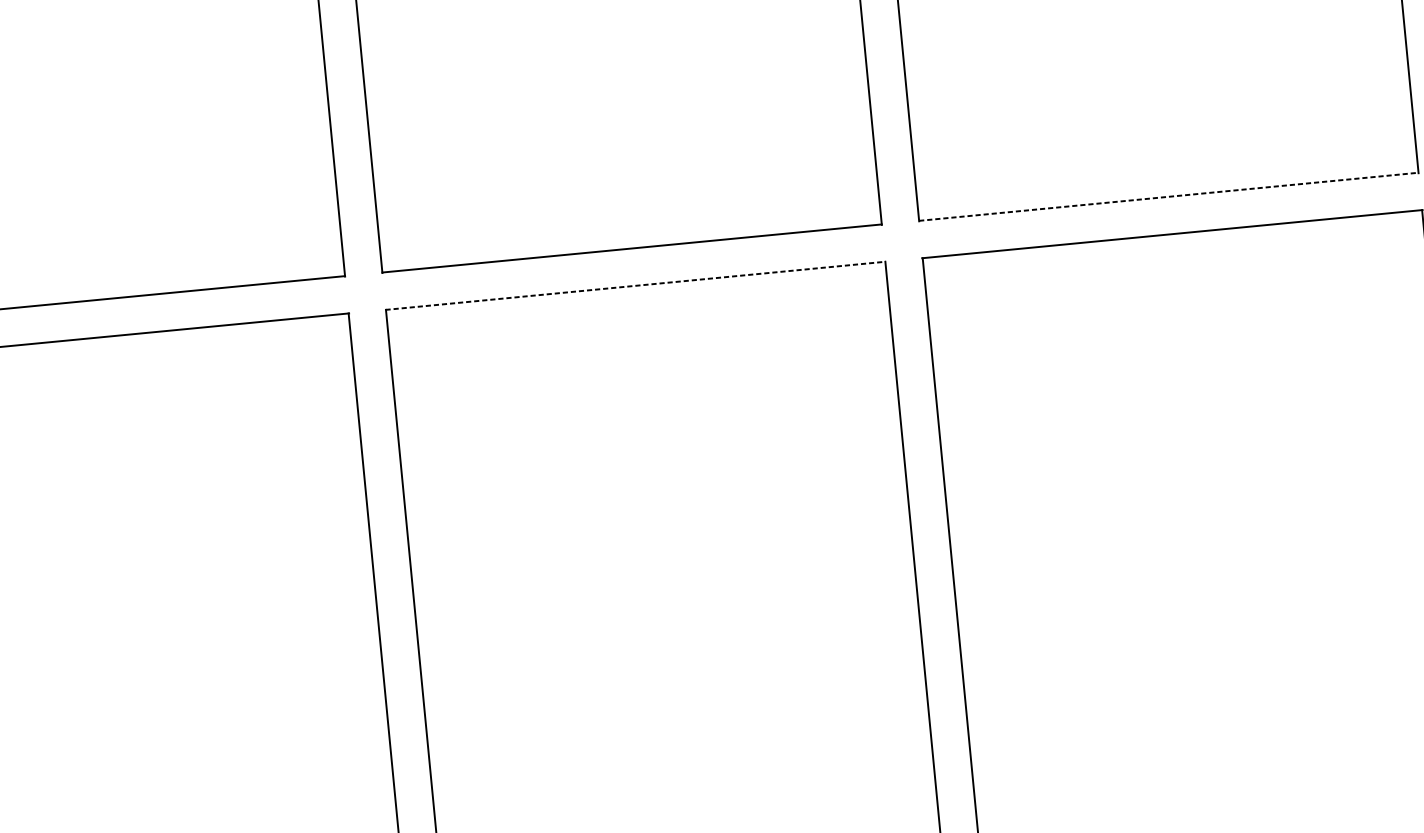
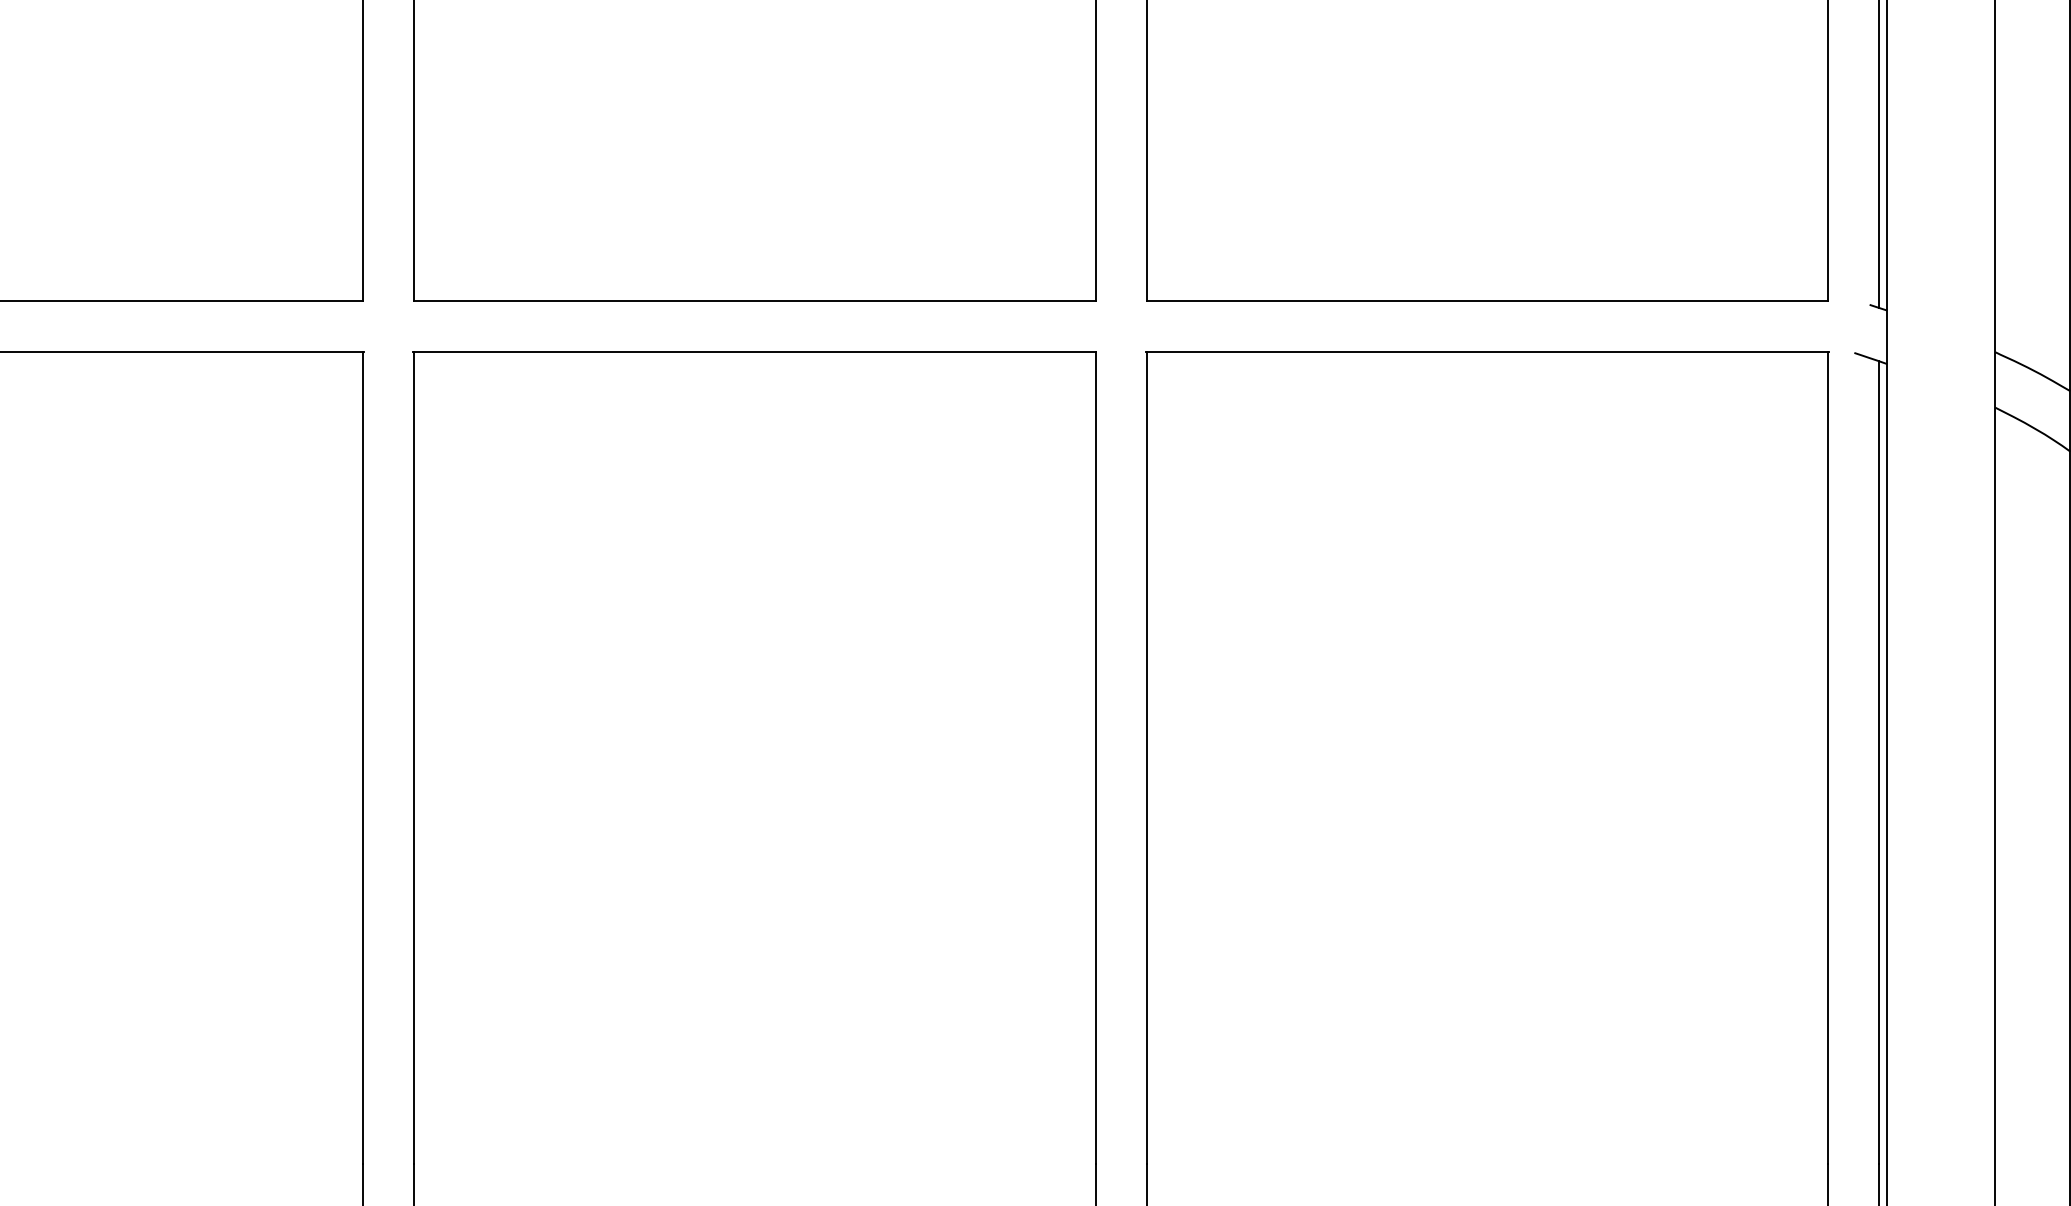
line: (1168, 196) -> (1487, 300), dashed -> solid
line: (636, 285) -> (755, 351), dashed -> solid

